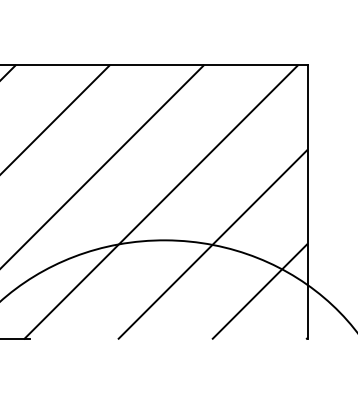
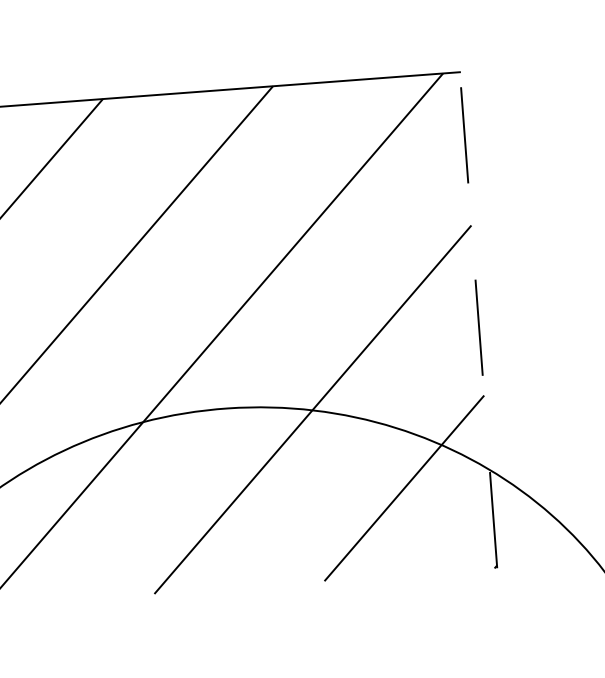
line: (307, 201) -> (478, 318), solid -> dashed

